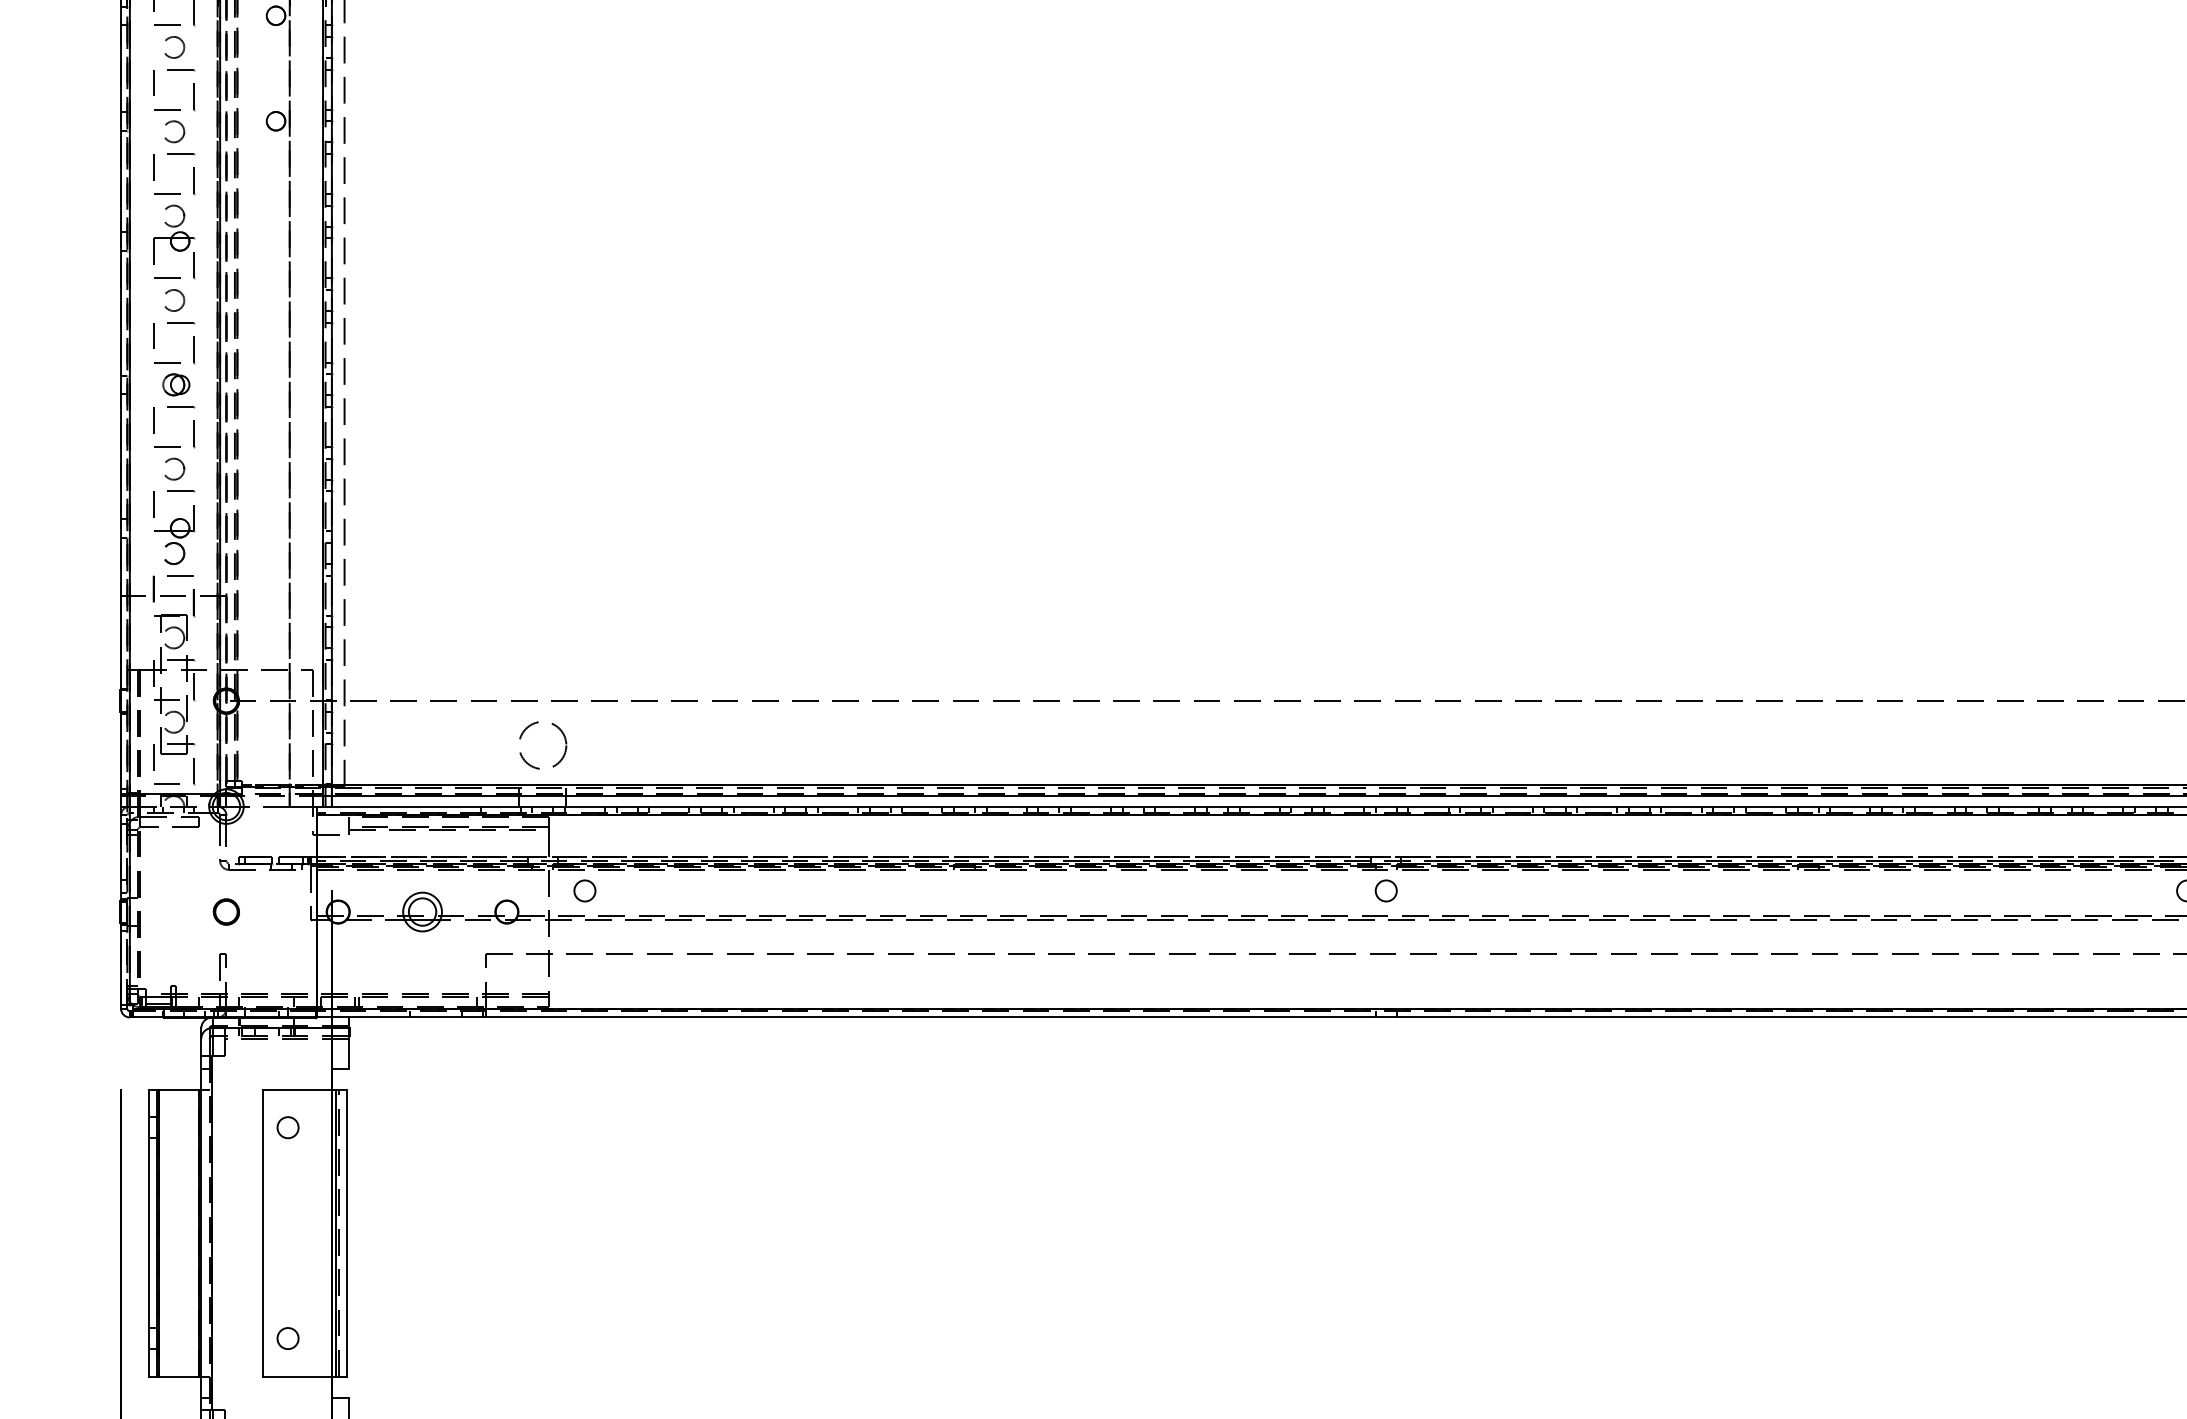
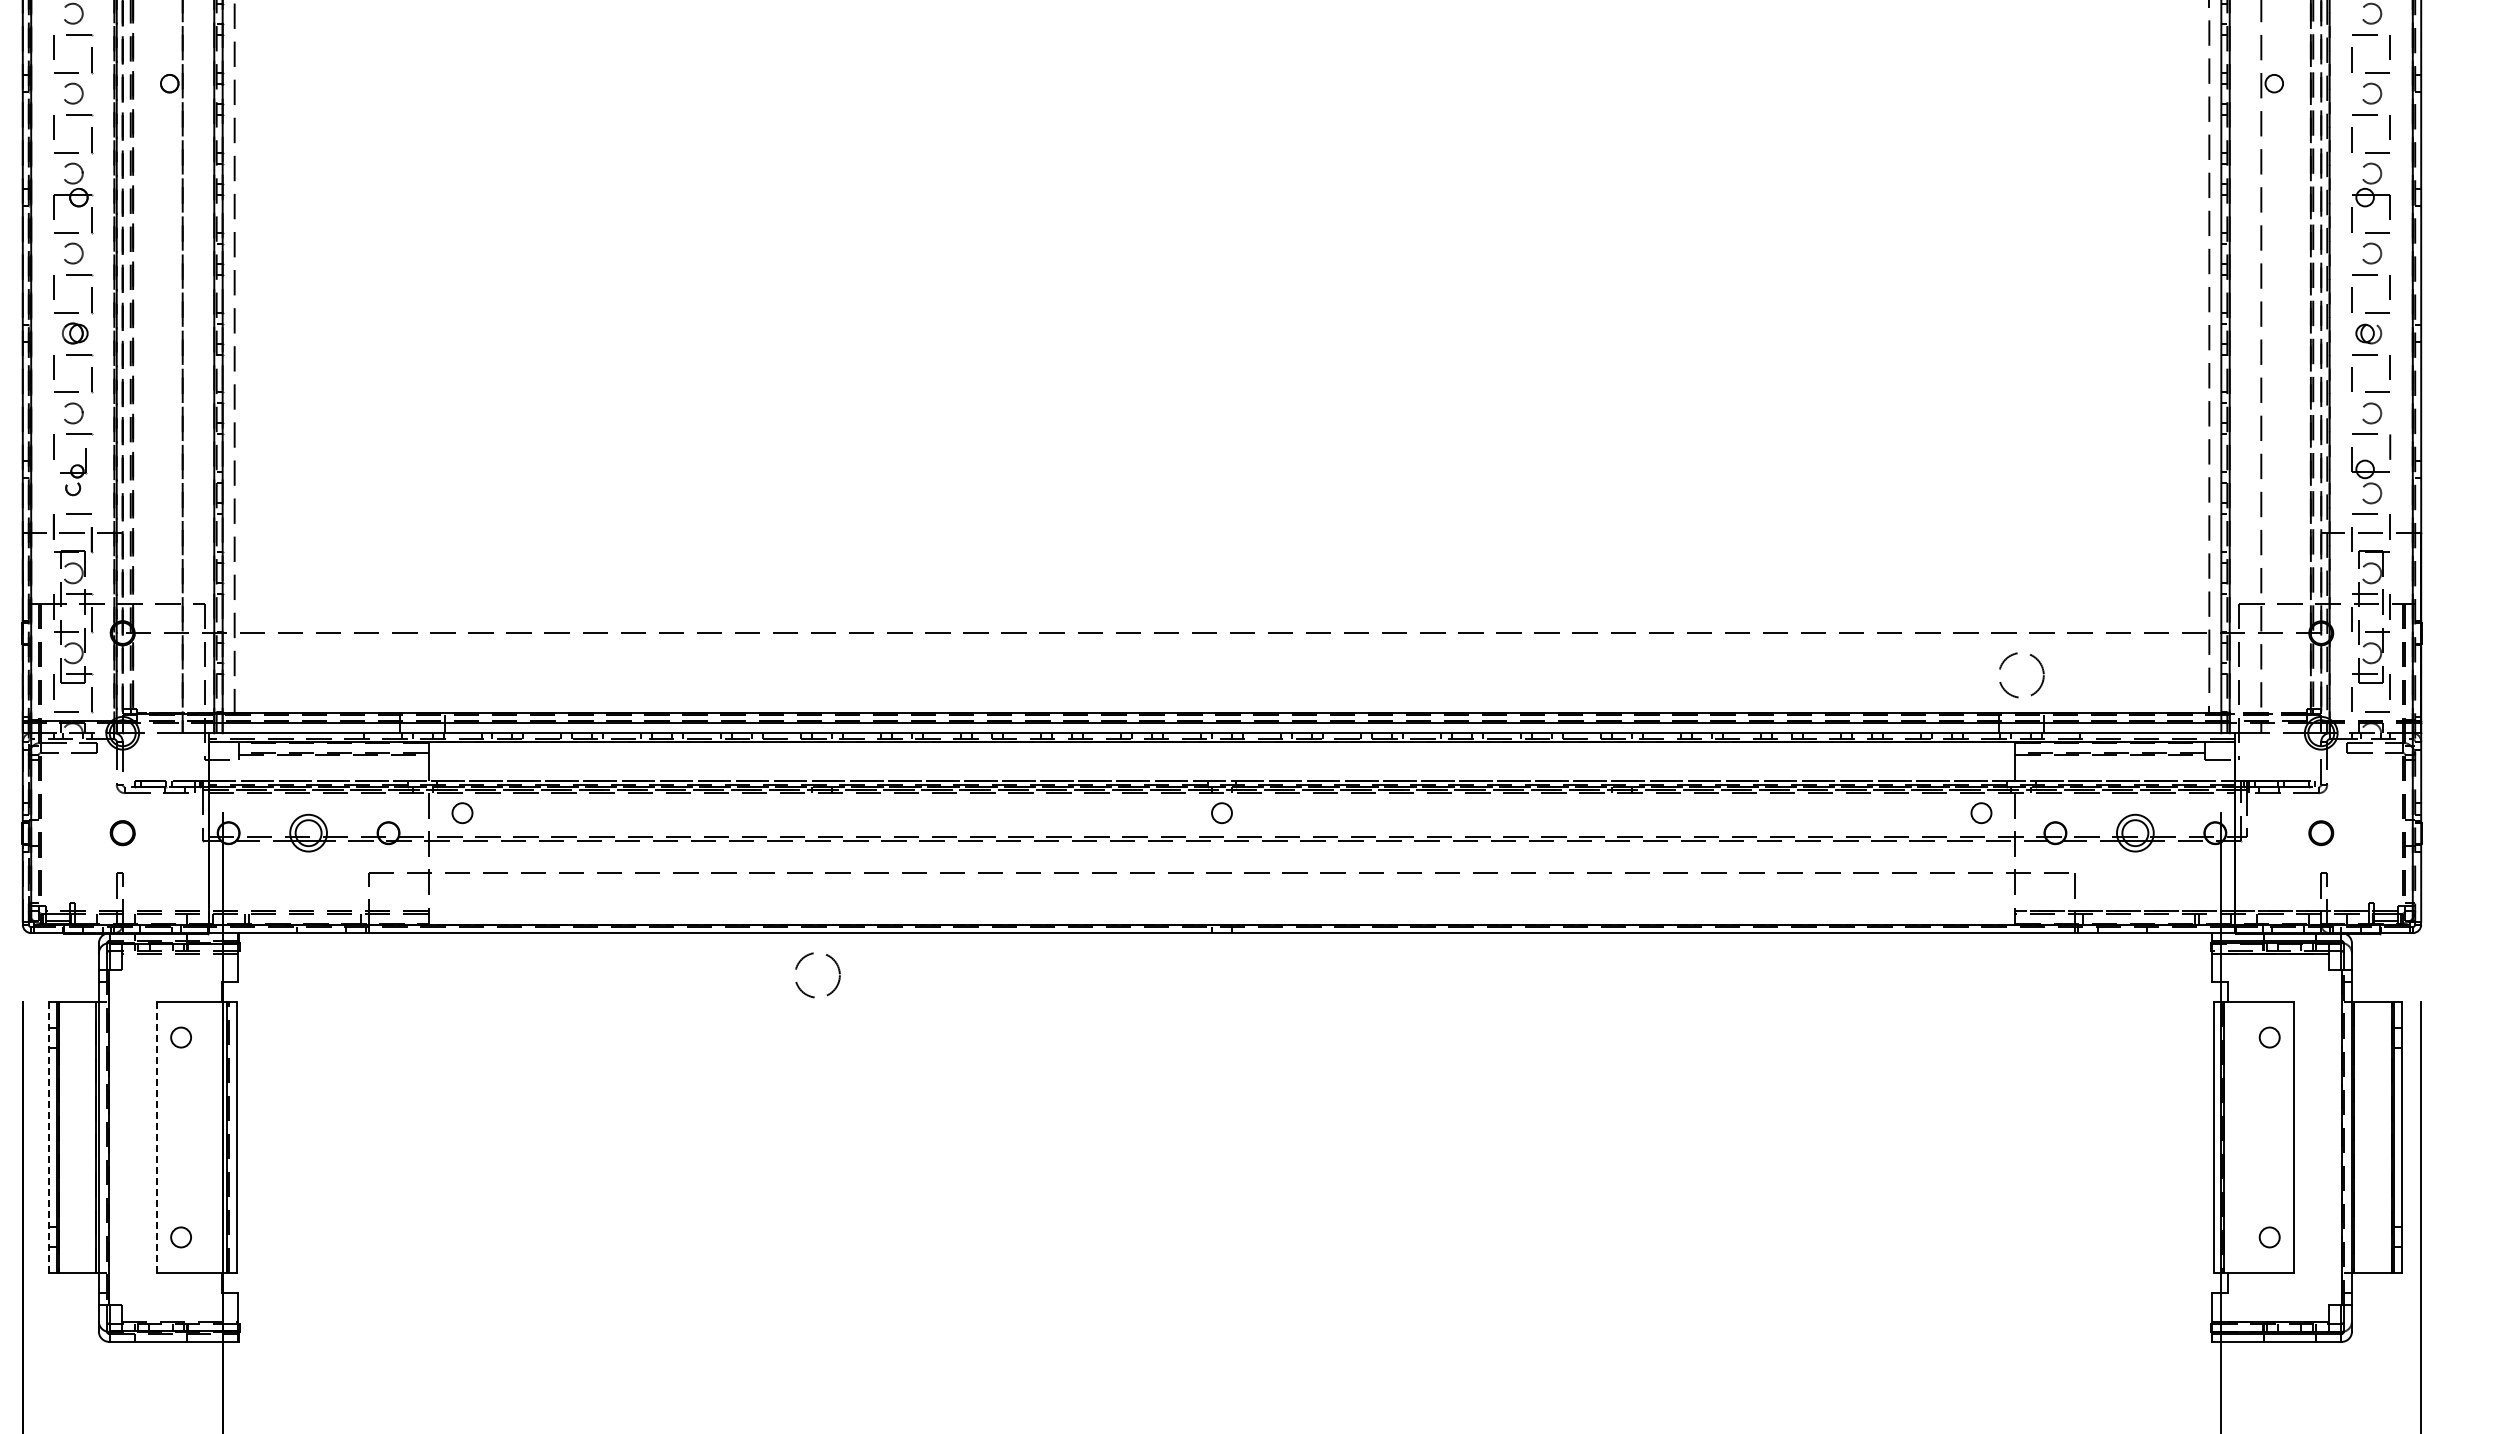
part: (174, 534) -> (73, 475), size x0.7
circle: (542, 745) -> (817, 975), moved
line: (148, 1233) -> (48, 1137), solid -> dashed
line: (263, 1233) -> (157, 1137), solid -> dashed

